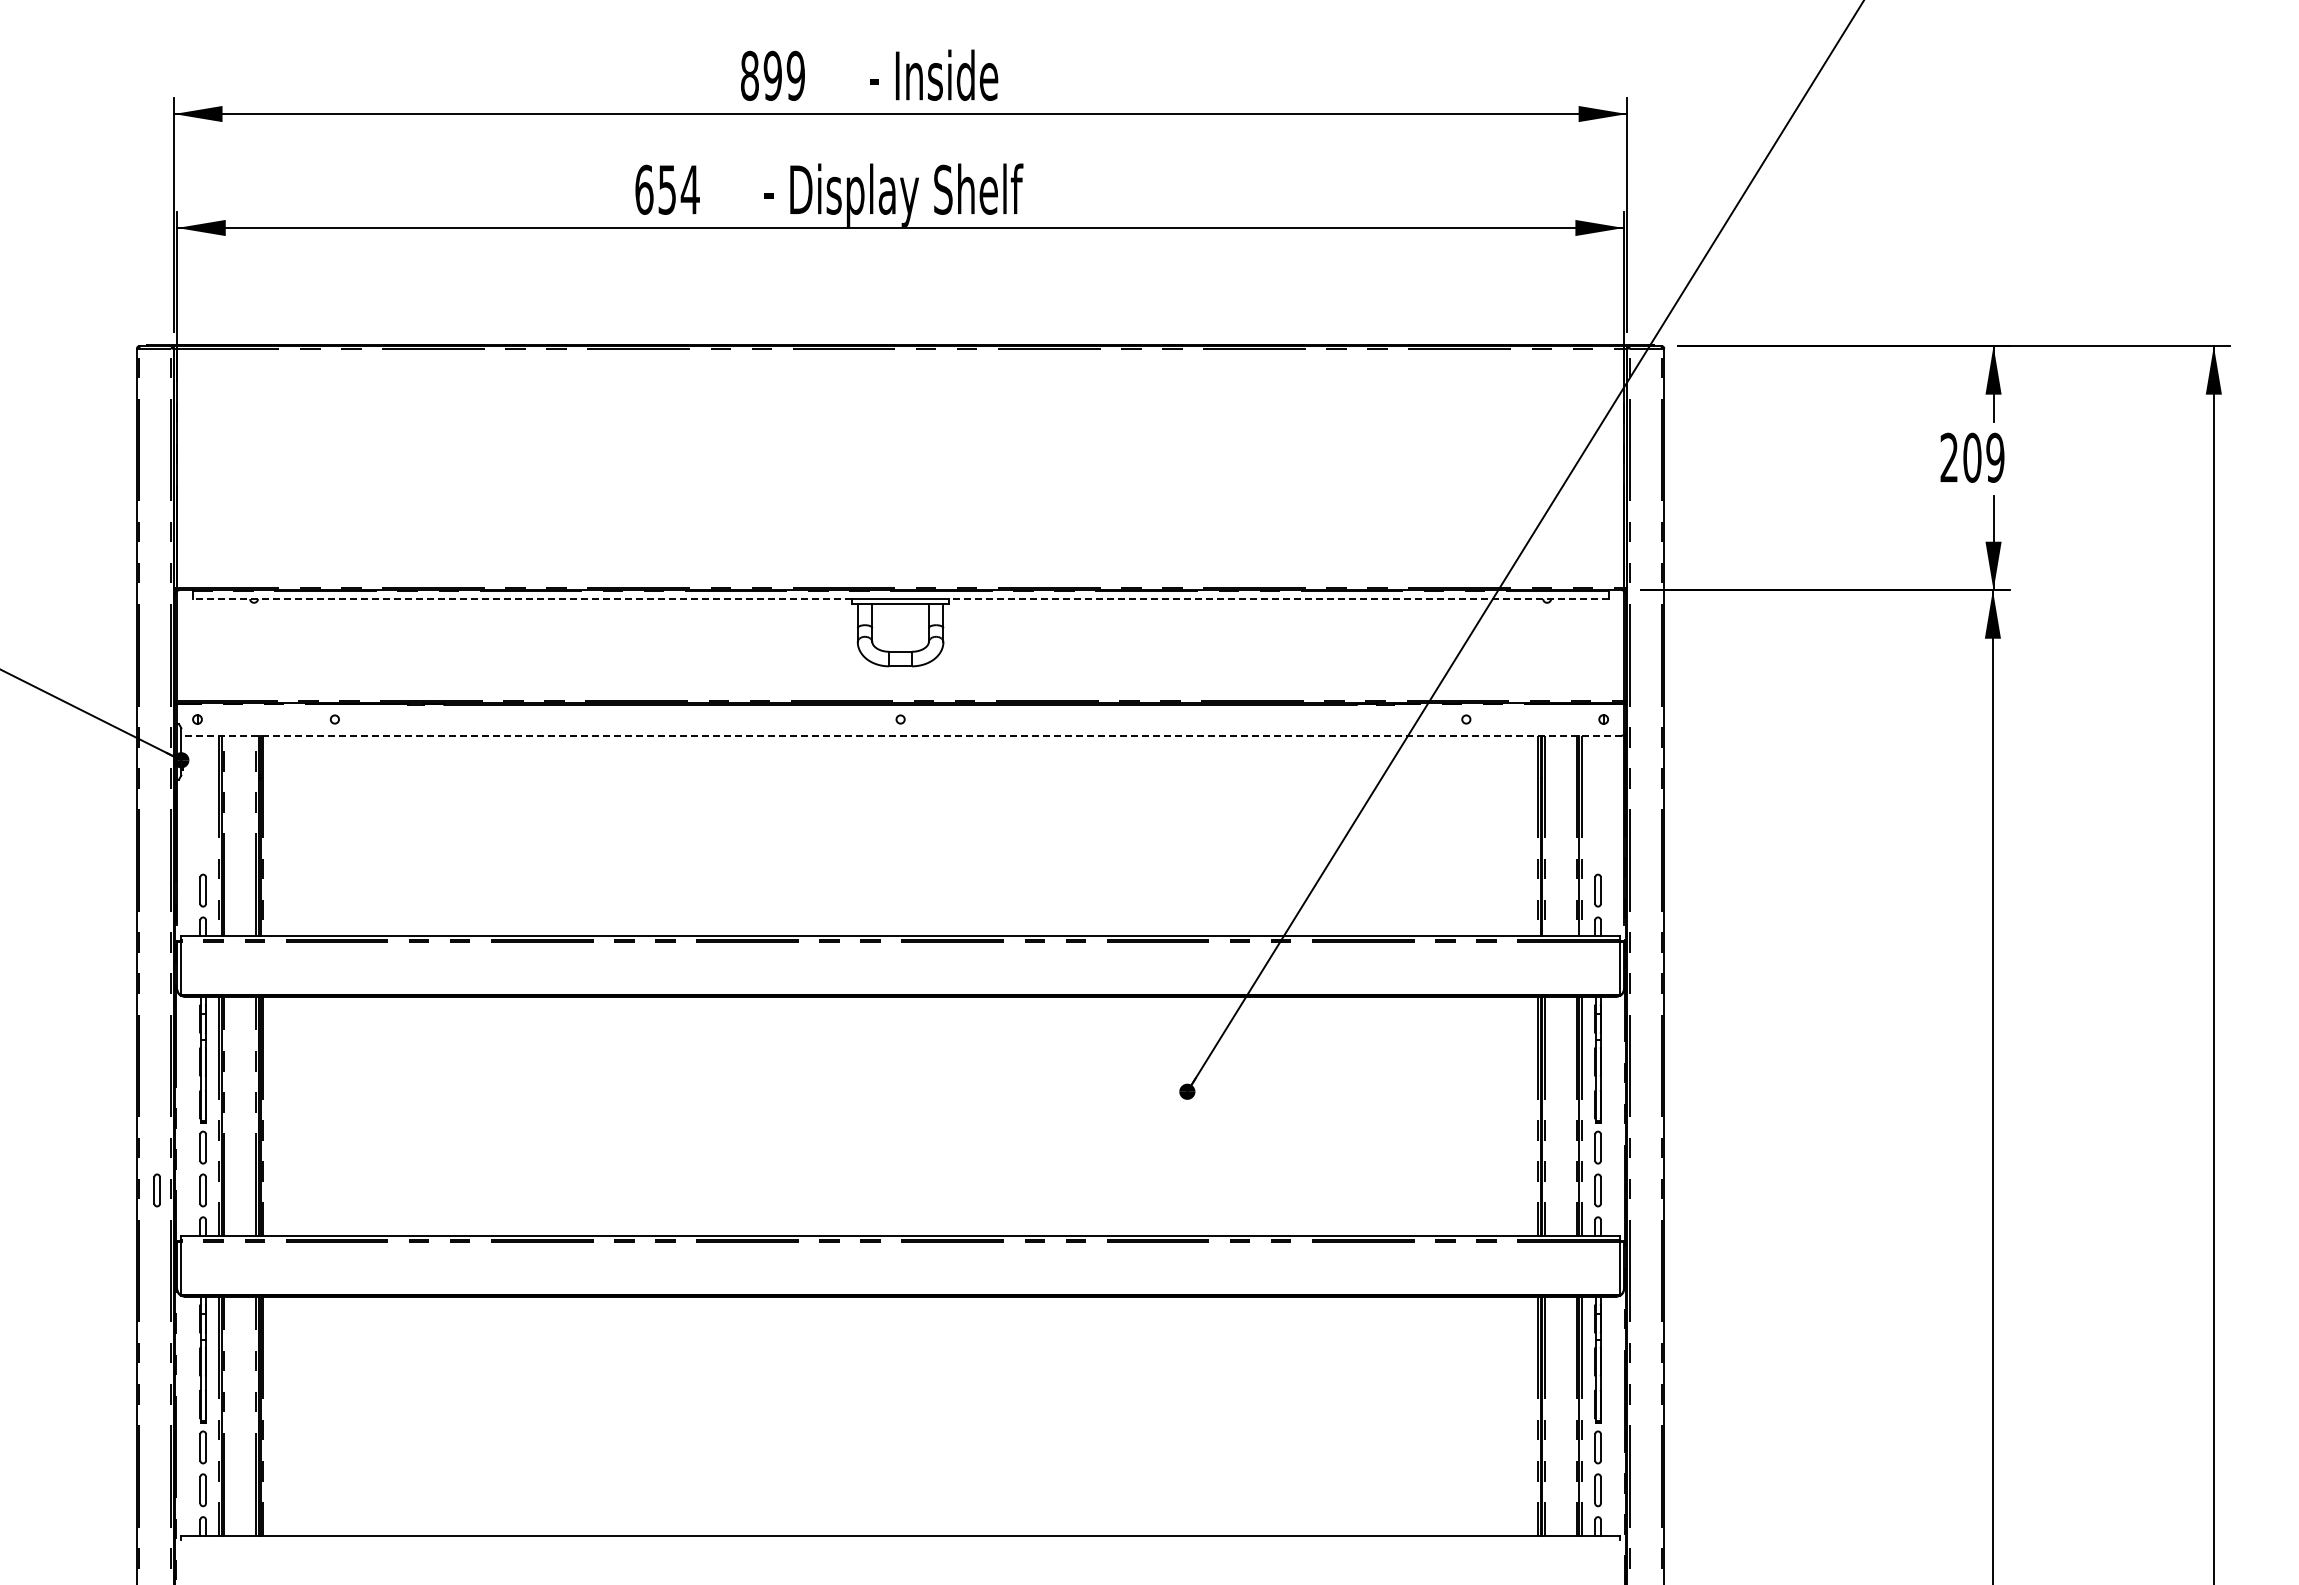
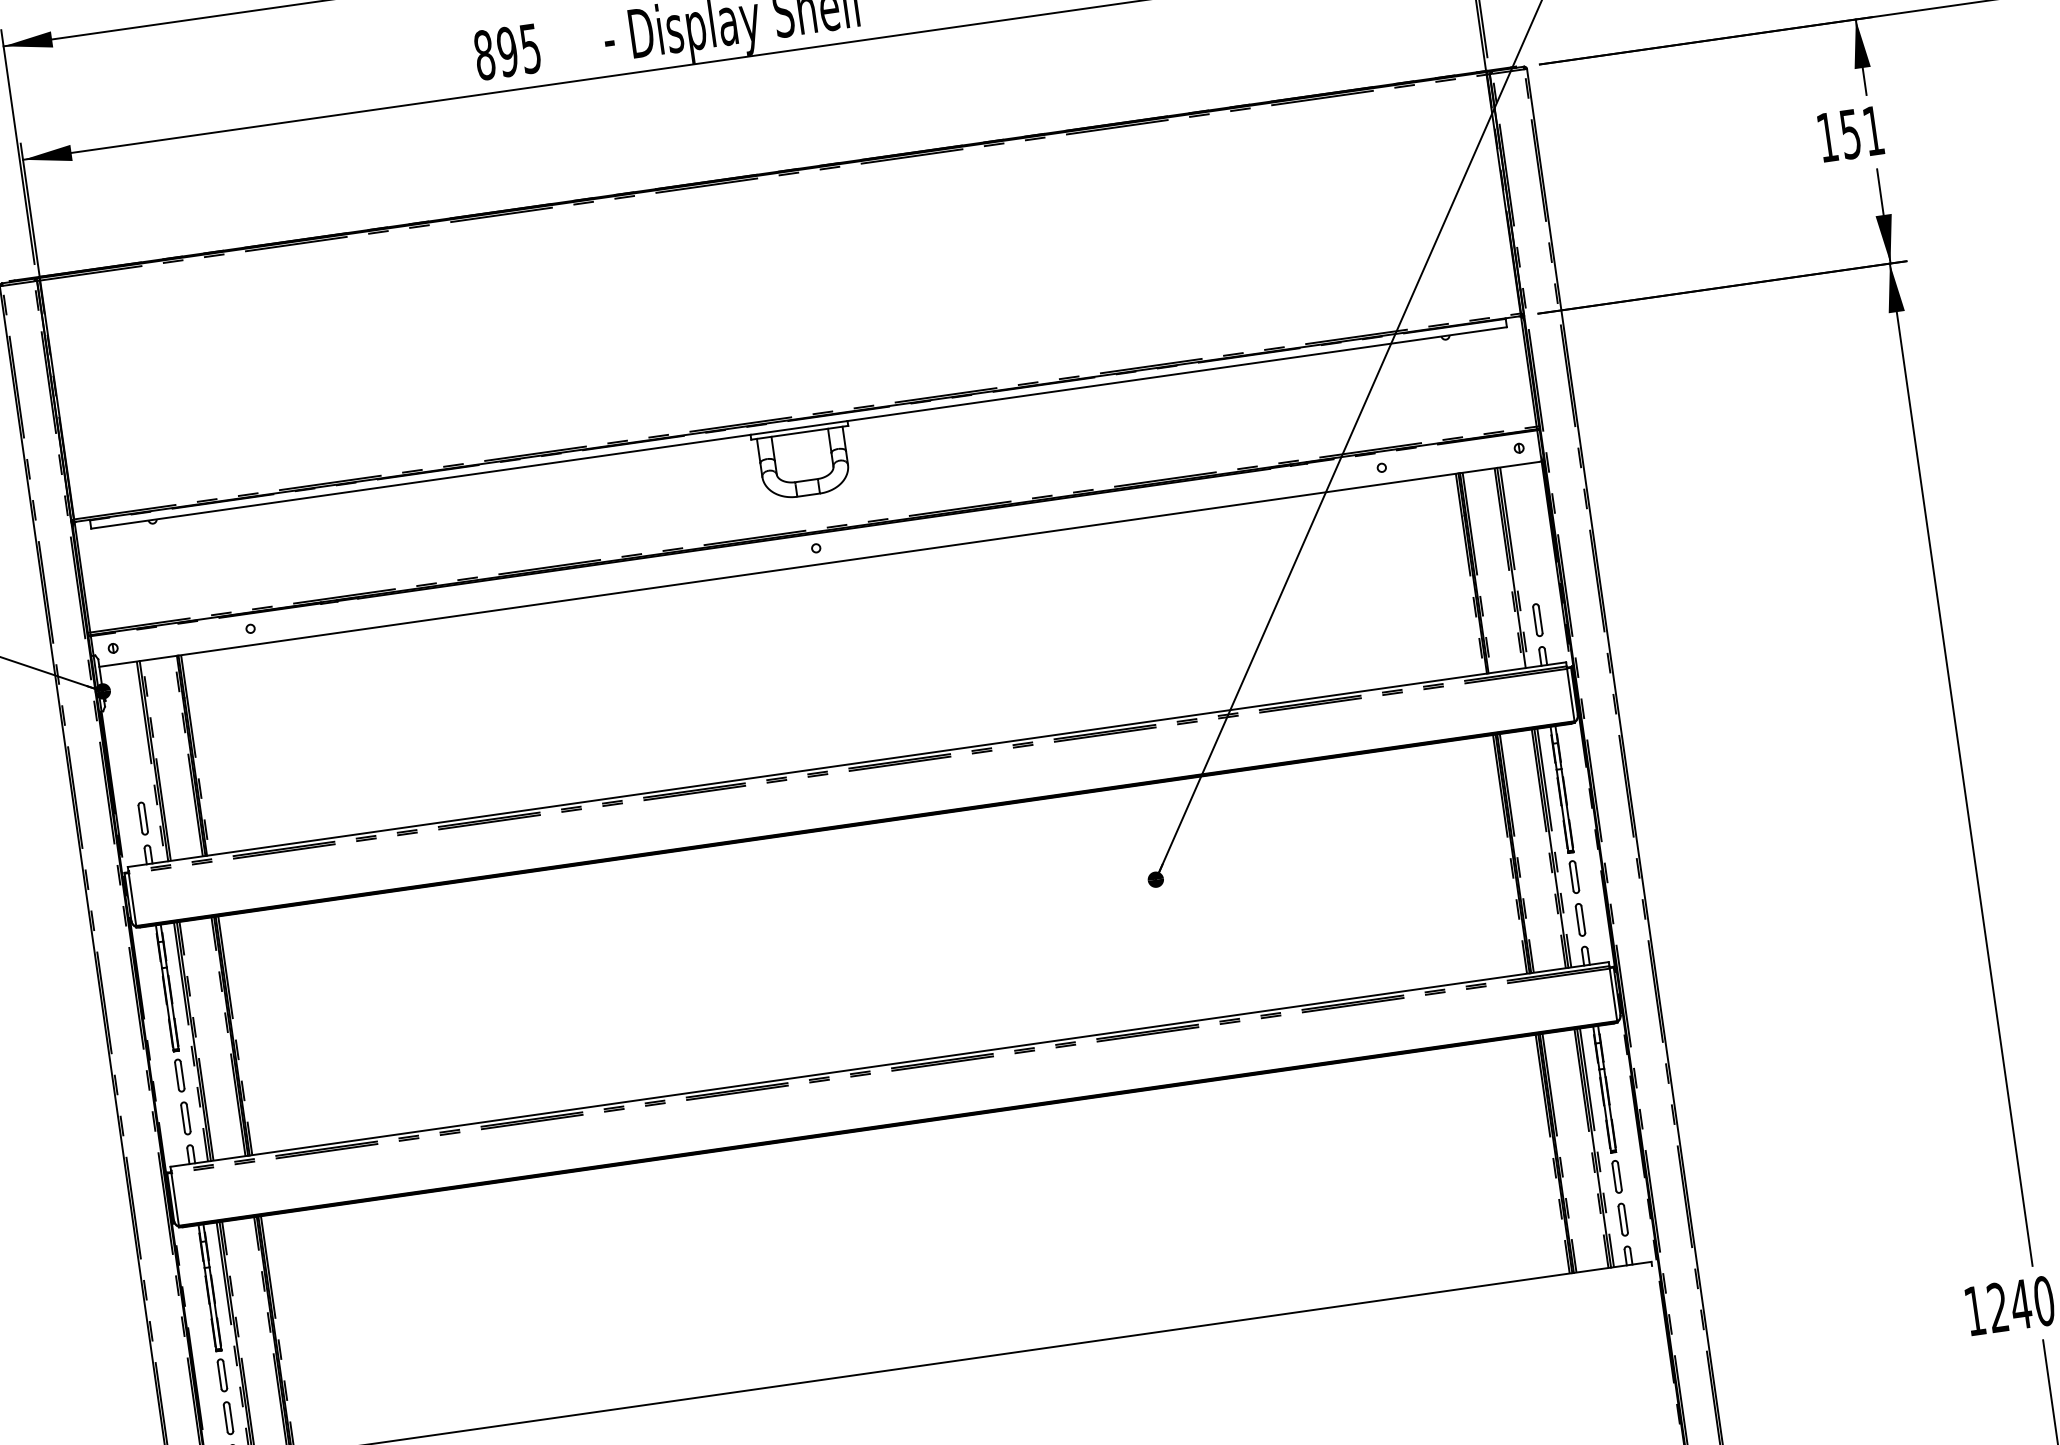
text: (667, 189) -> (507, 51), 654 -> 895
text: (1972, 457) -> (1850, 133), 209 -> 151
line: (522, 599) -> (421, 482), dashed -> solid
line: (1278, 599) -> (1176, 374), dashed -> solid
line: (900, 735) -> (818, 564), dashed -> solid
part: (156, 1190) -> (139, 1125), removed

